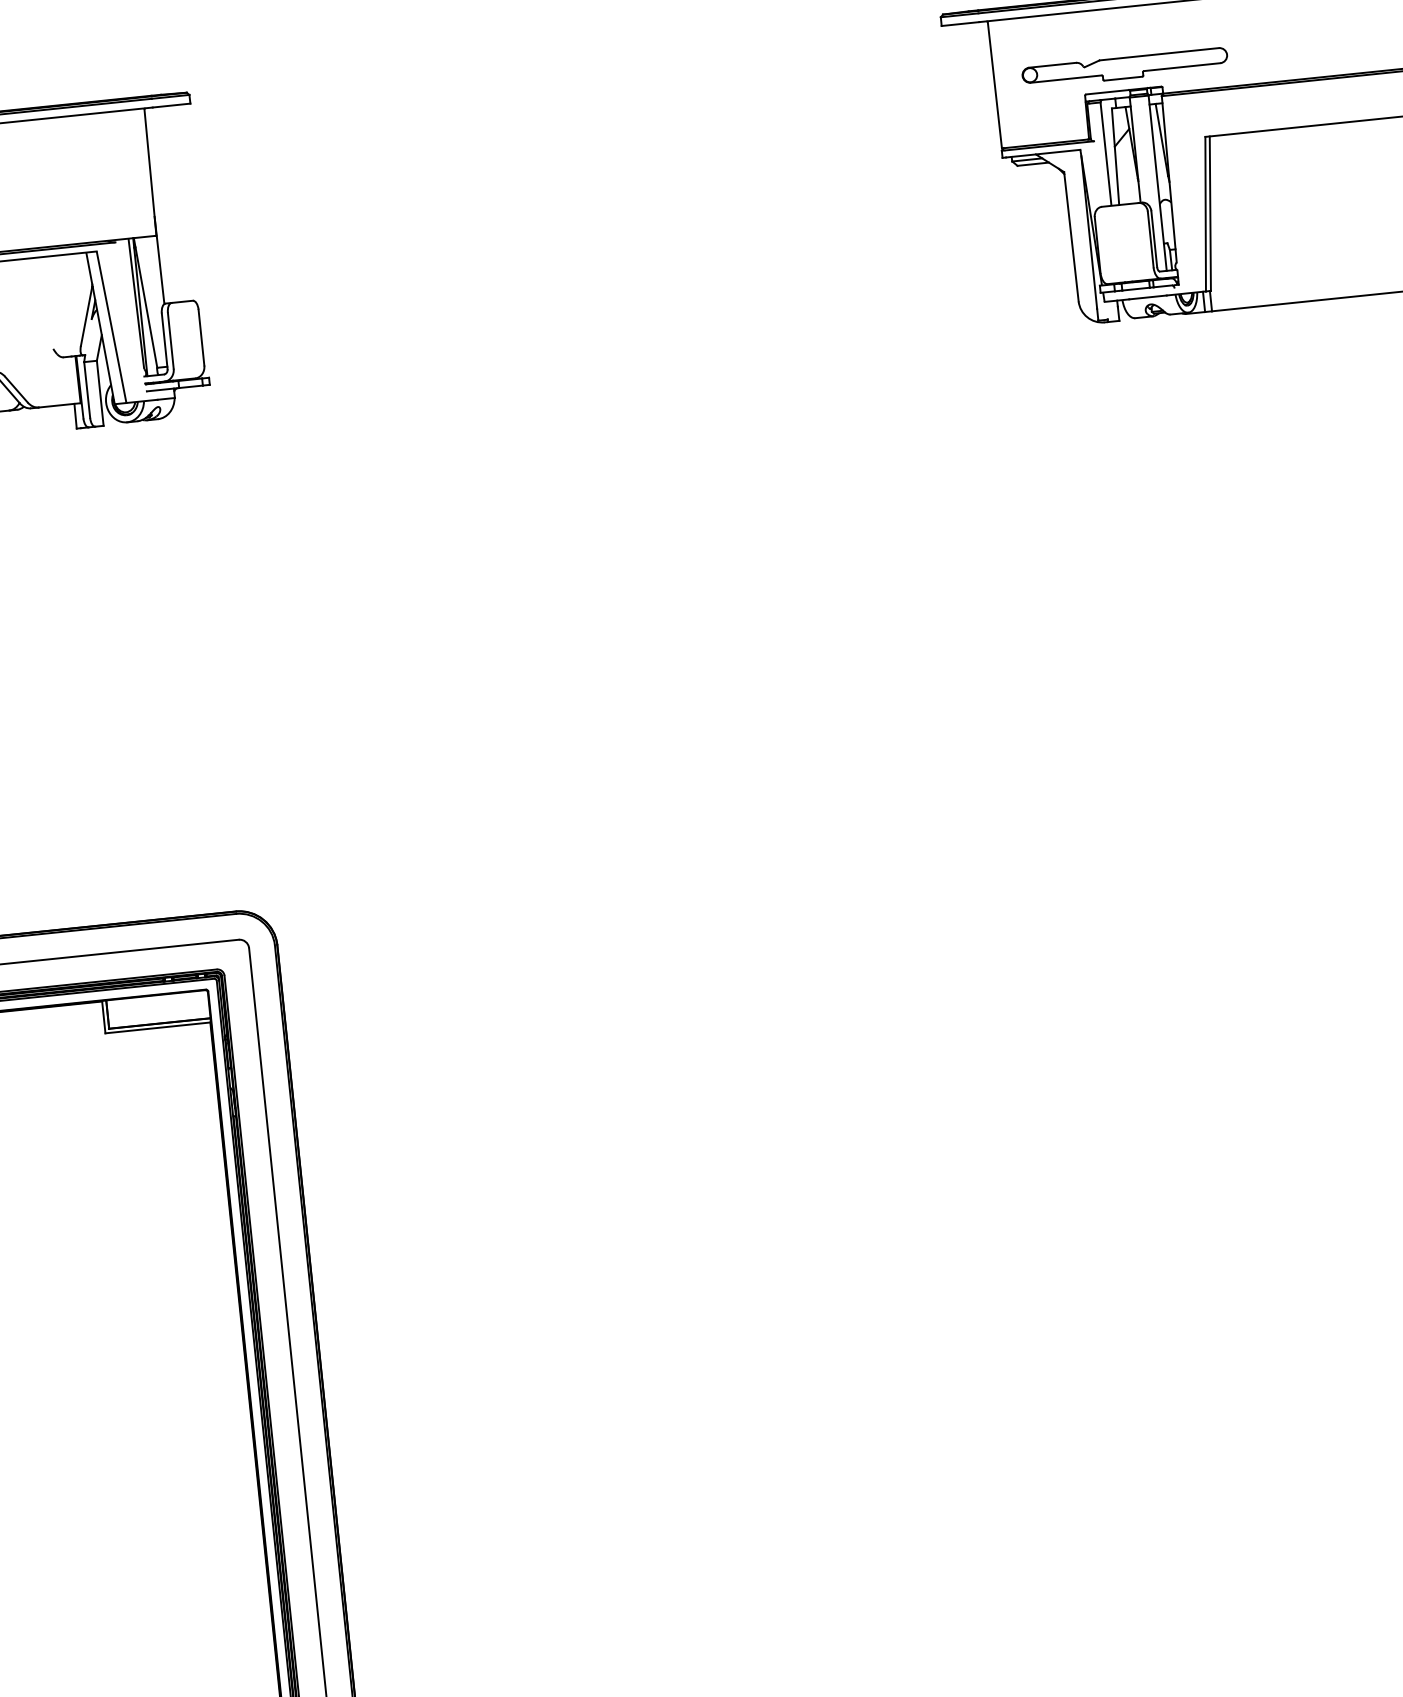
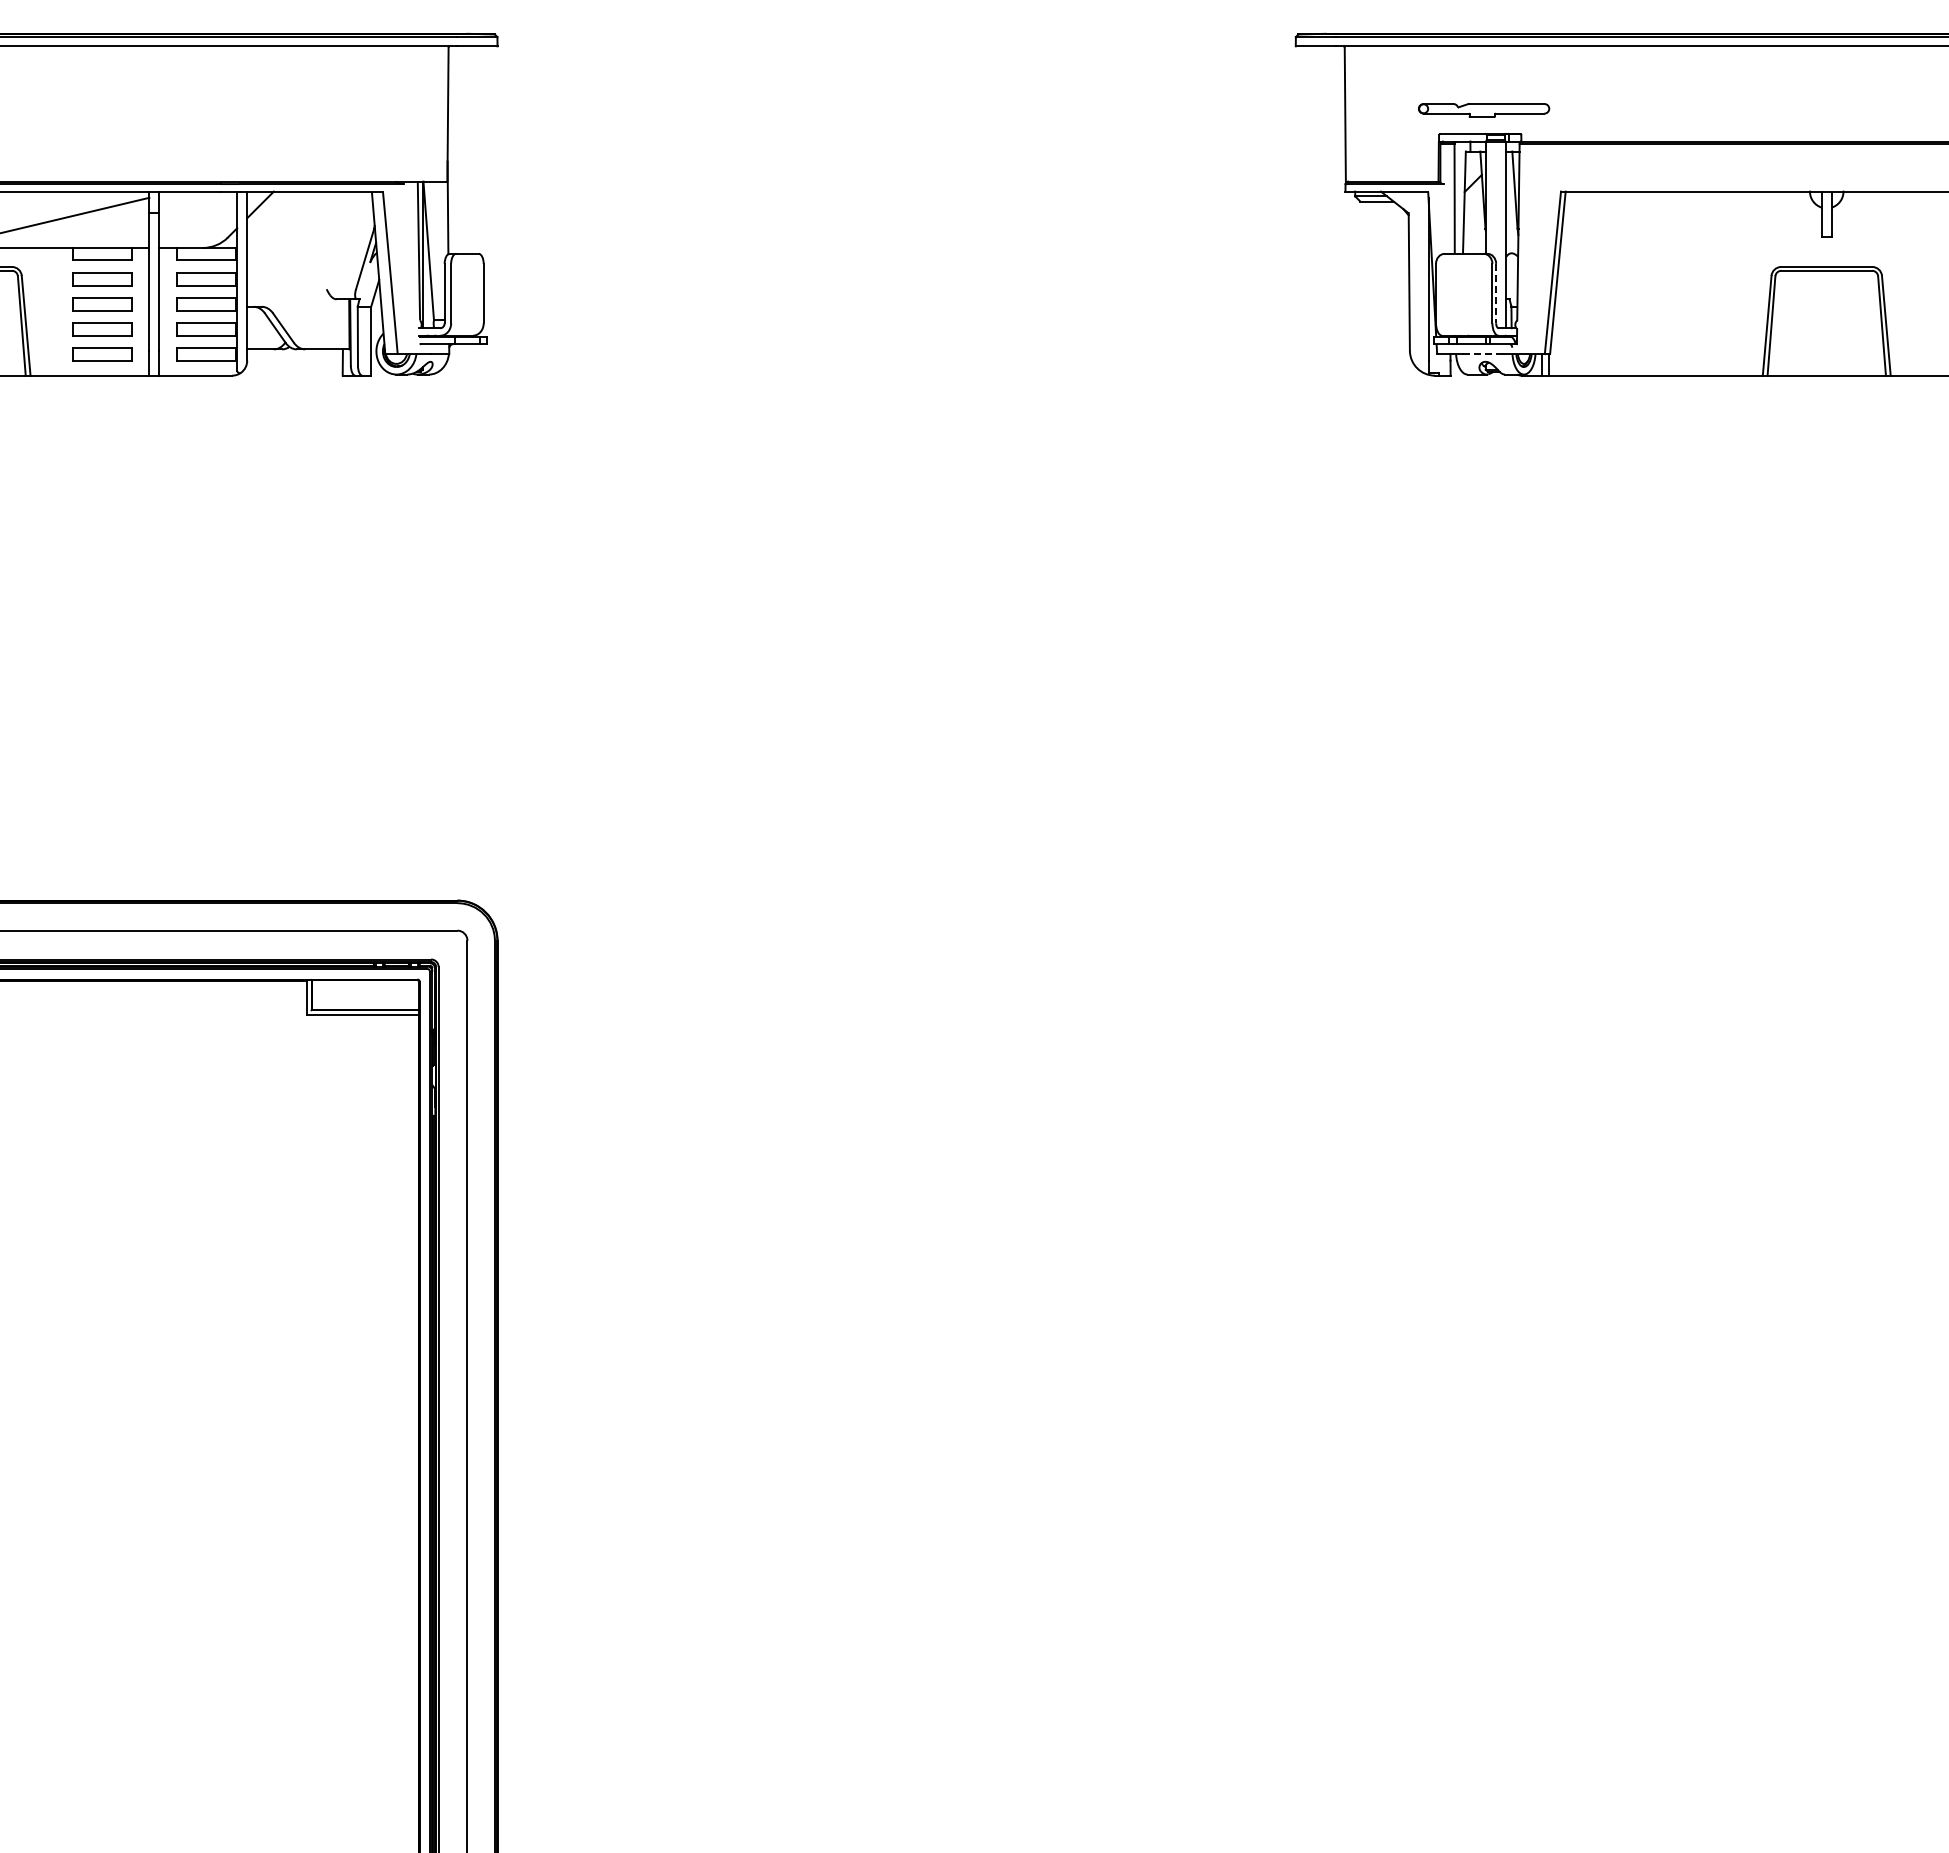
part: (1124, 68) -> (1483, 110), size x0.6
line: (1154, 239) -> (1496, 293), solid -> dashed
line: (1148, 297) -> (1483, 354), solid -> dashed

